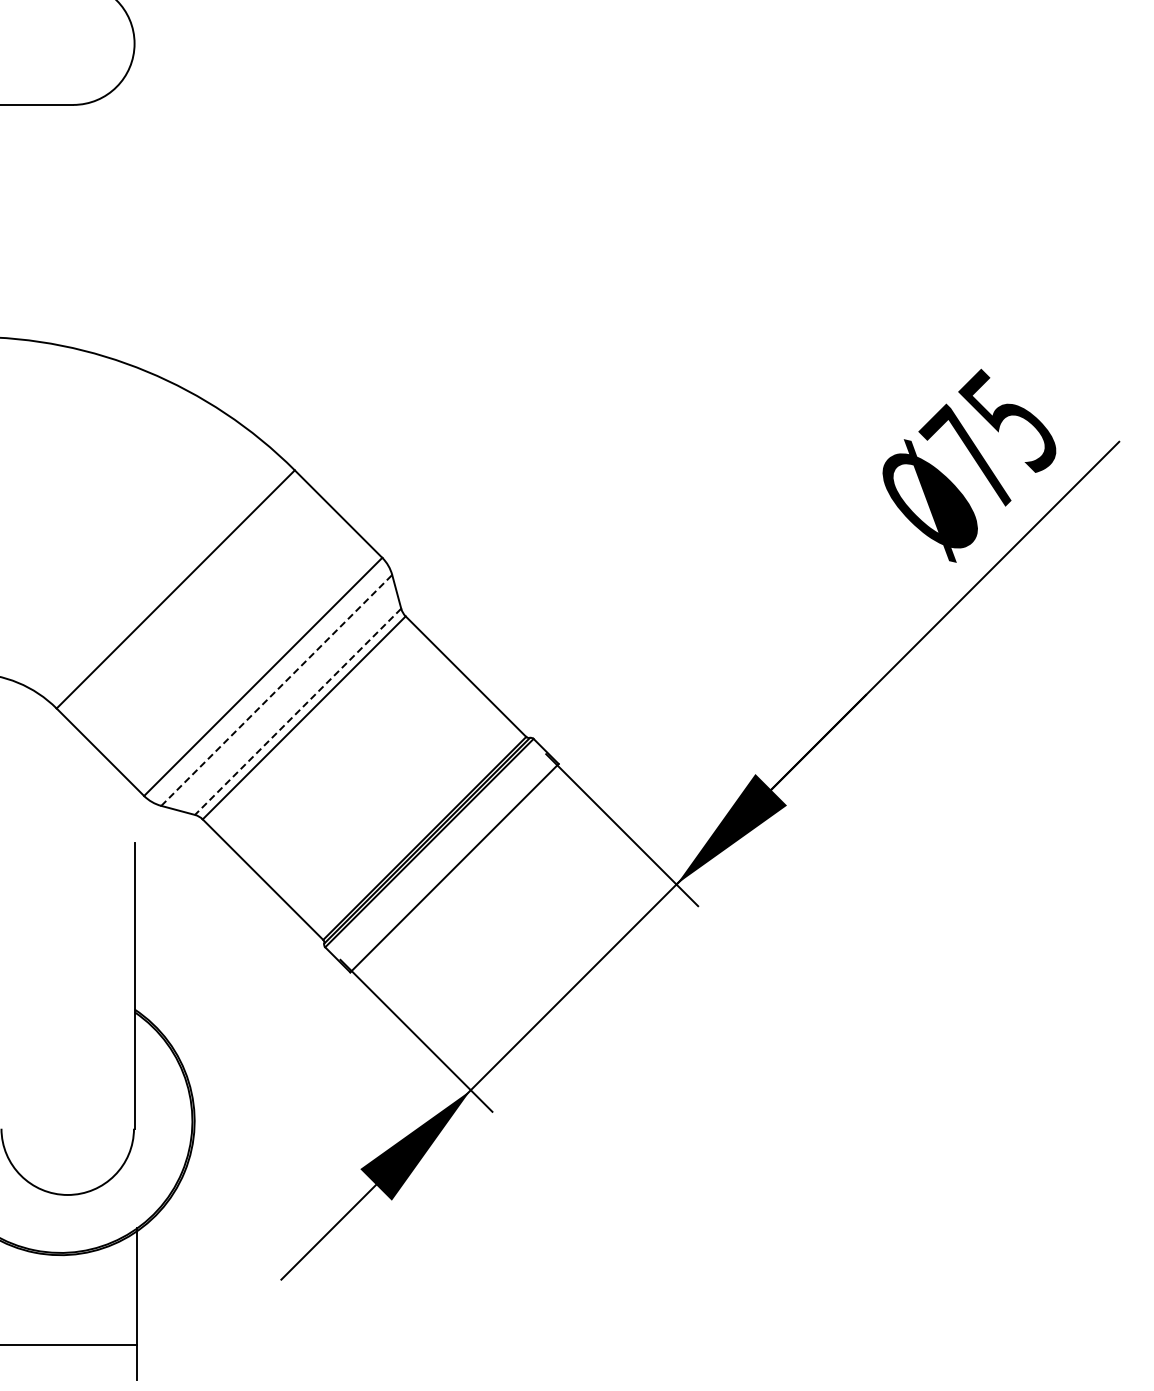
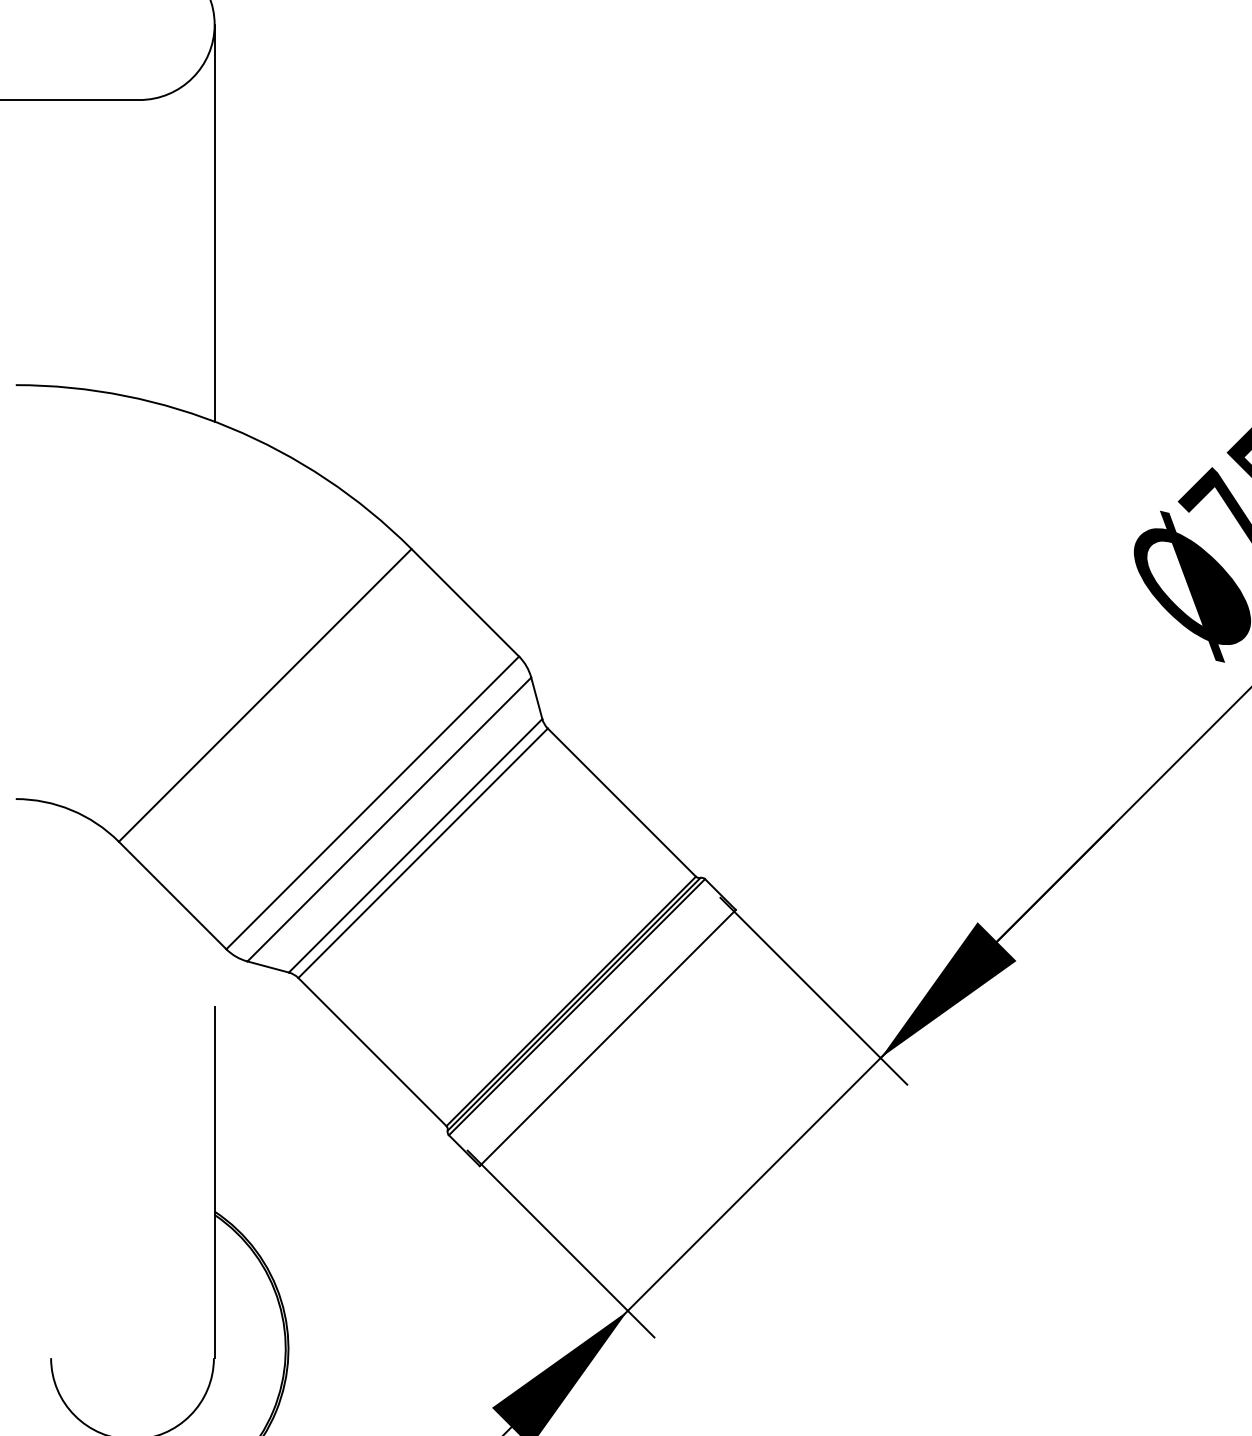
line: (134, 204) -> (214, 222), added
line: (277, 690) -> (390, 819), dashed -> solid
line: (298, 711) -> (416, 845), dashed -> solid

